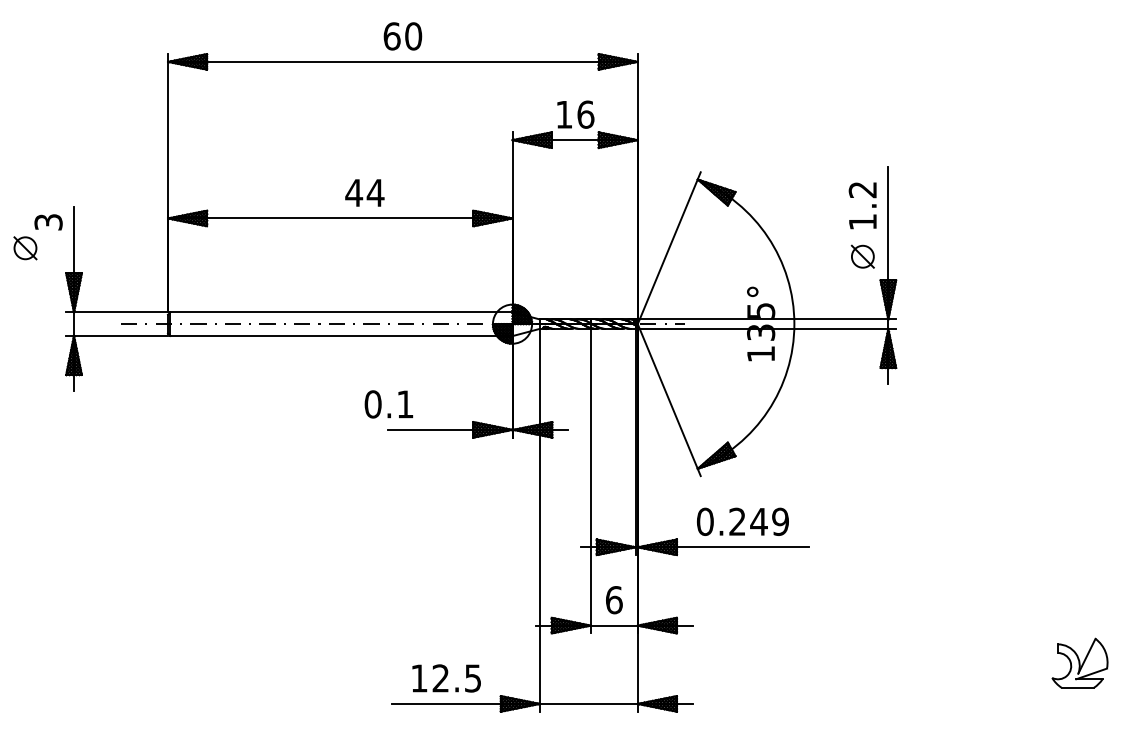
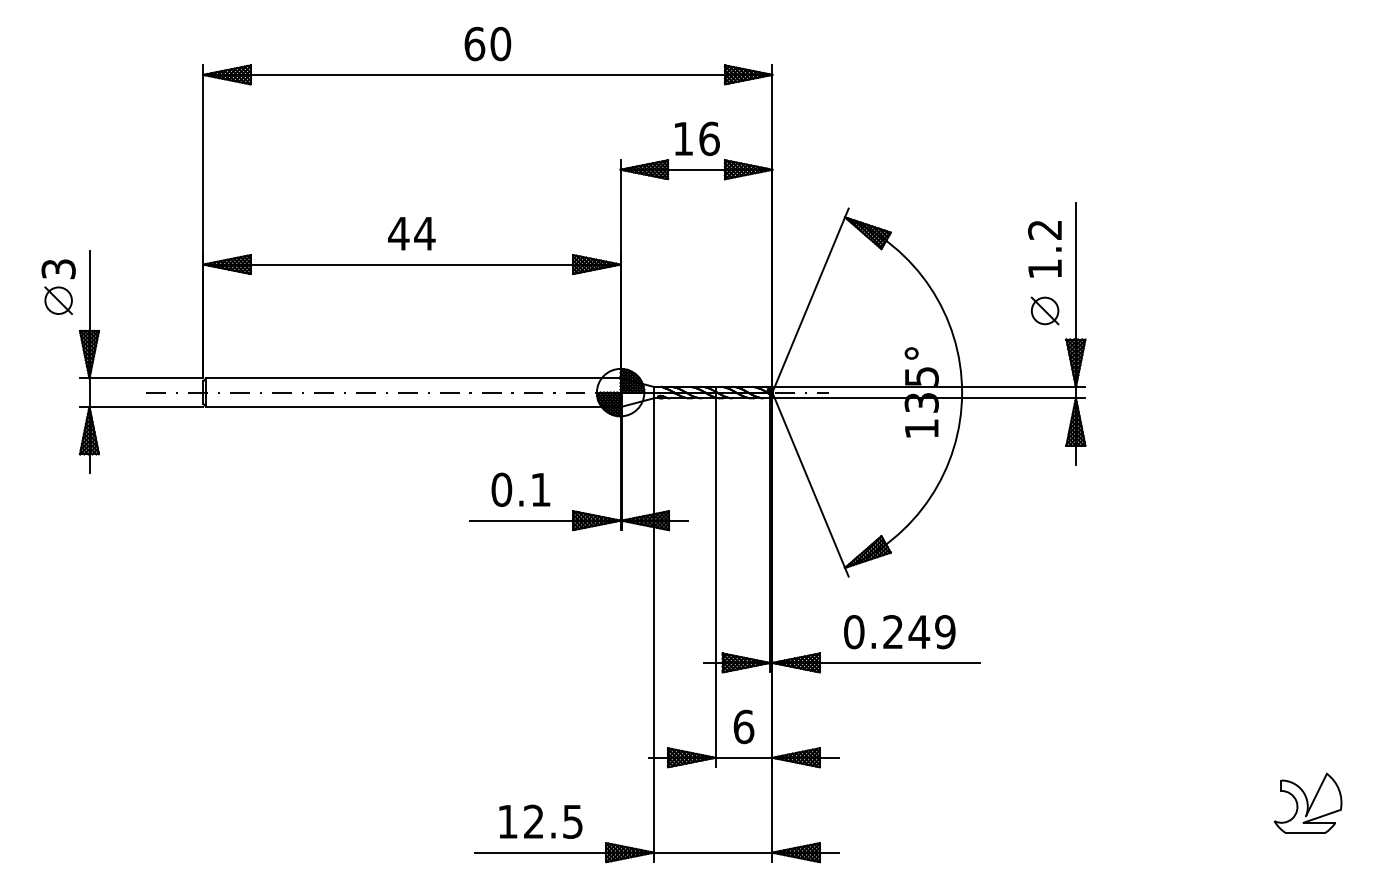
text: (364, 192) -> (411, 233), moved
part: (25, 248) -> (58, 300), moved
text: (388, 404) -> (520, 489), moved

